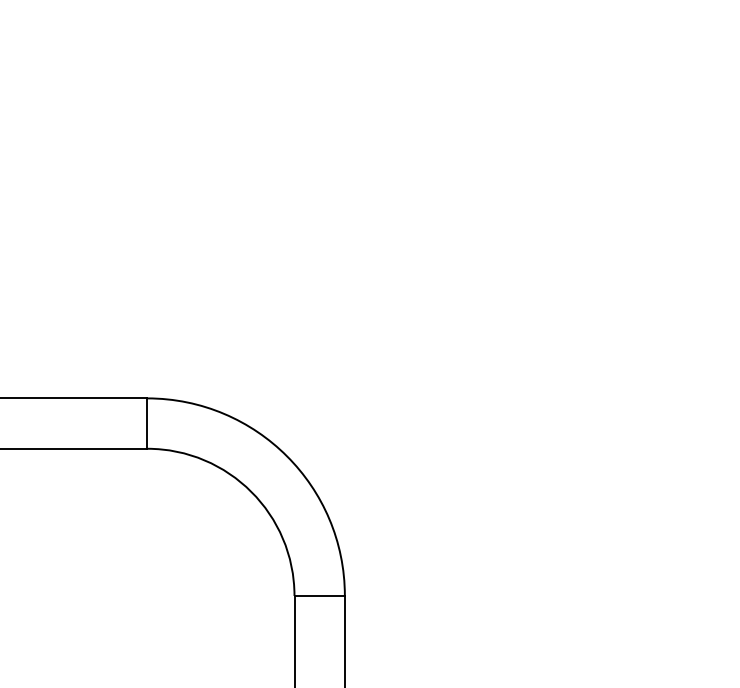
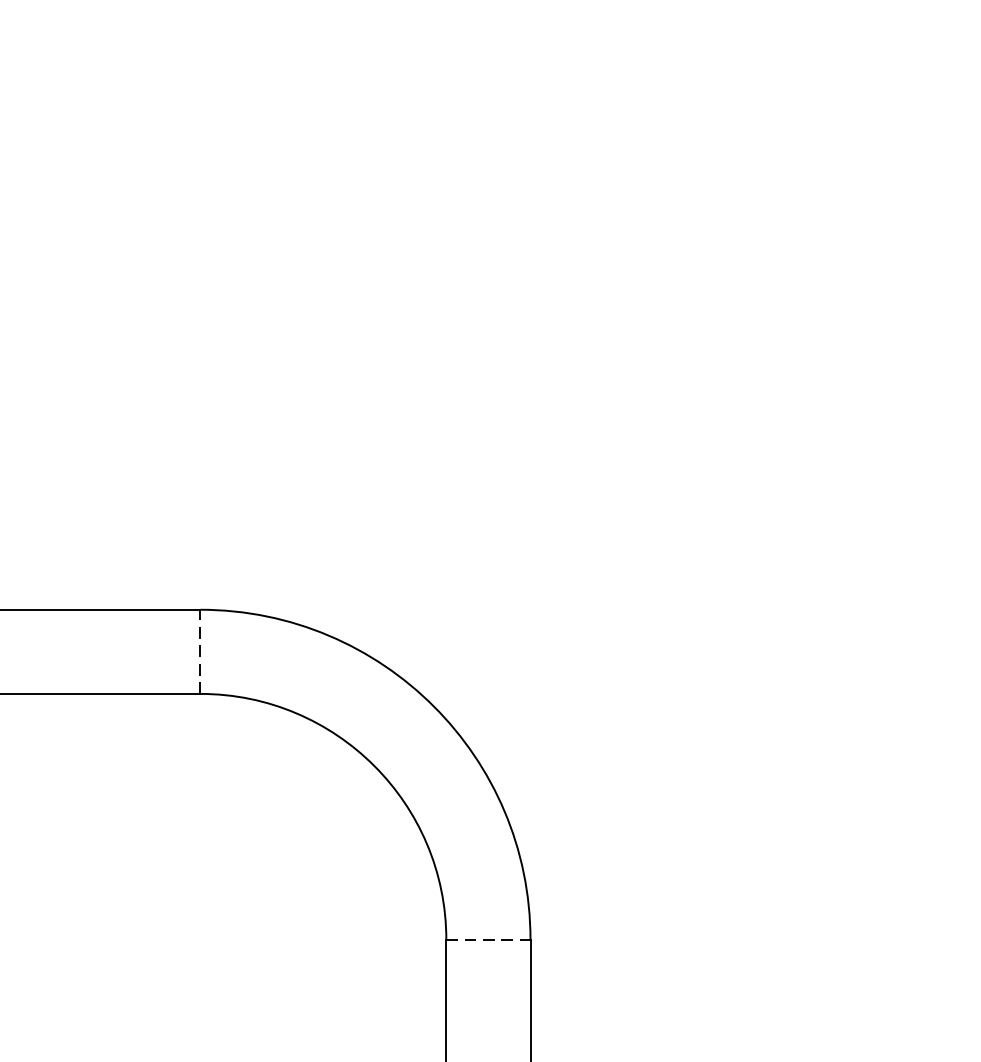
line: (147, 423) -> (200, 651), solid -> dashed
line: (320, 595) -> (489, 939), solid -> dashed

